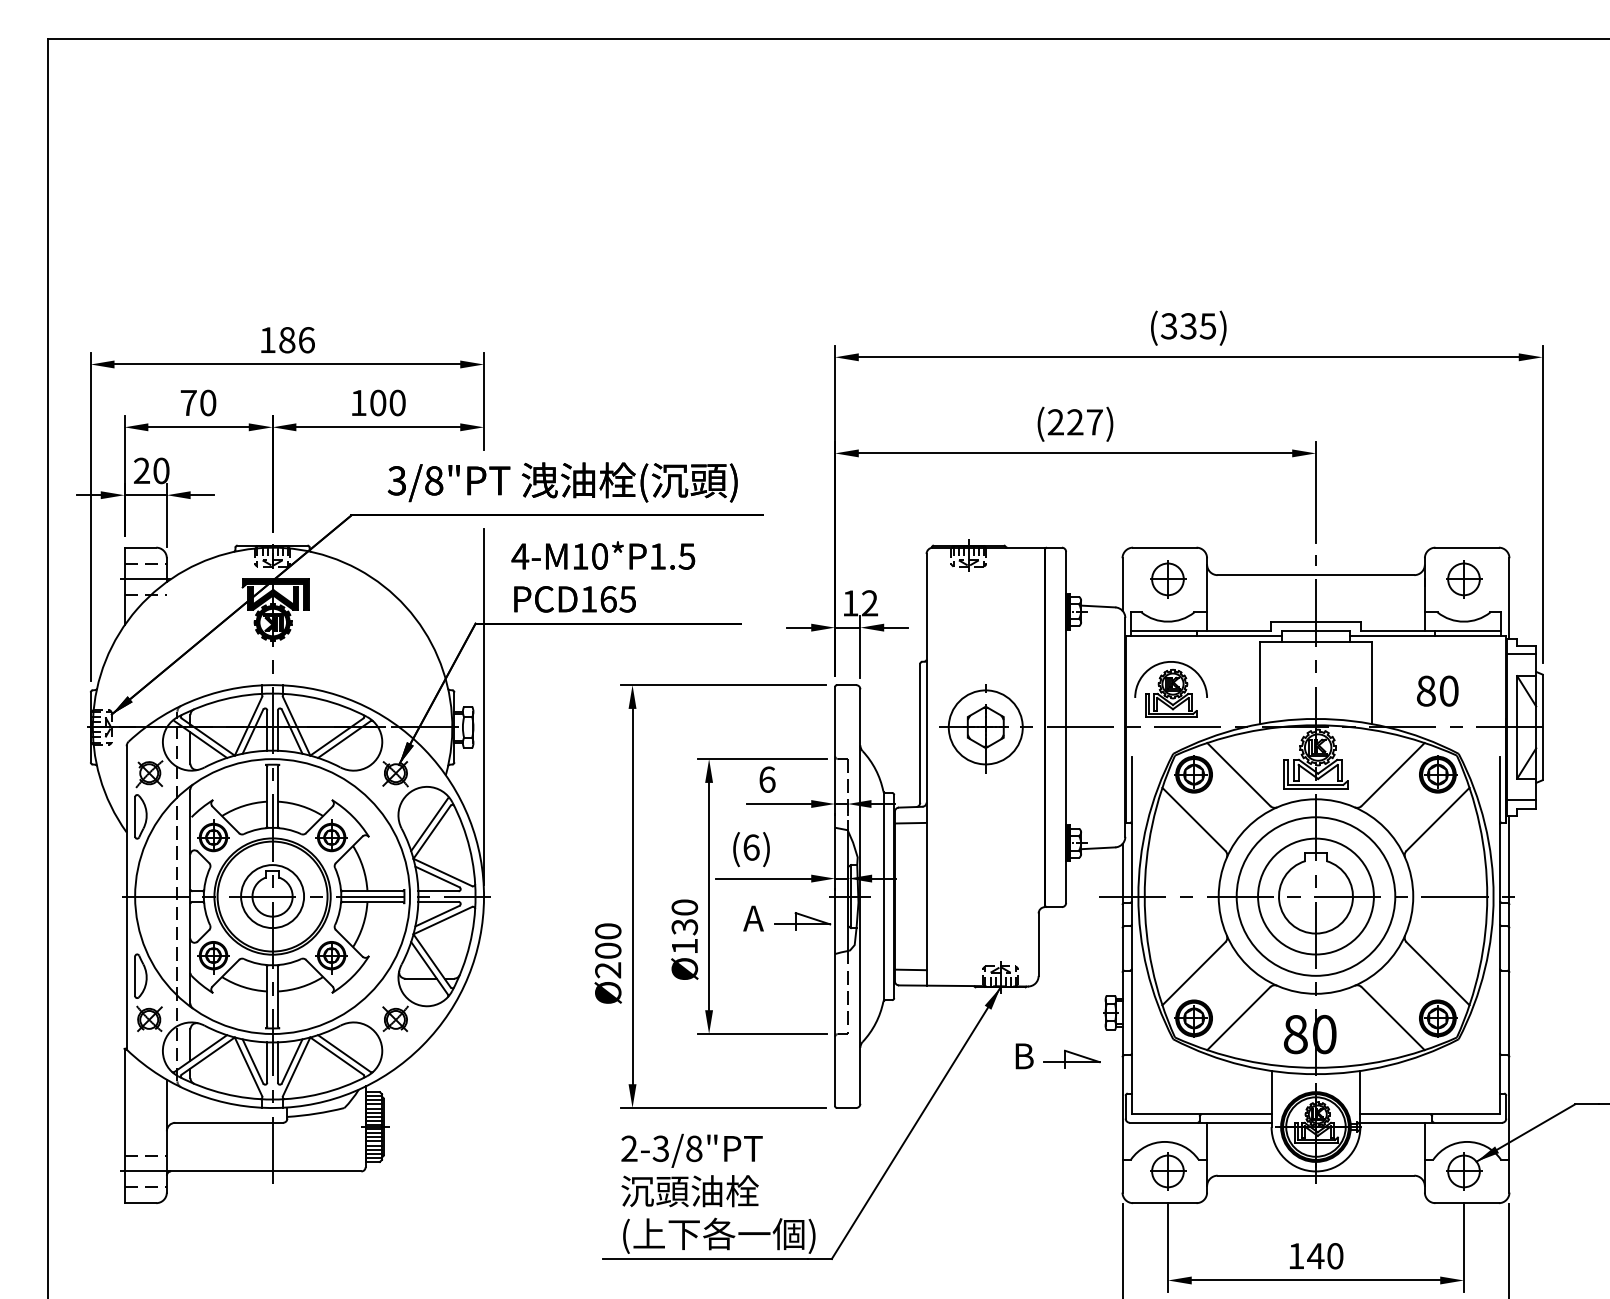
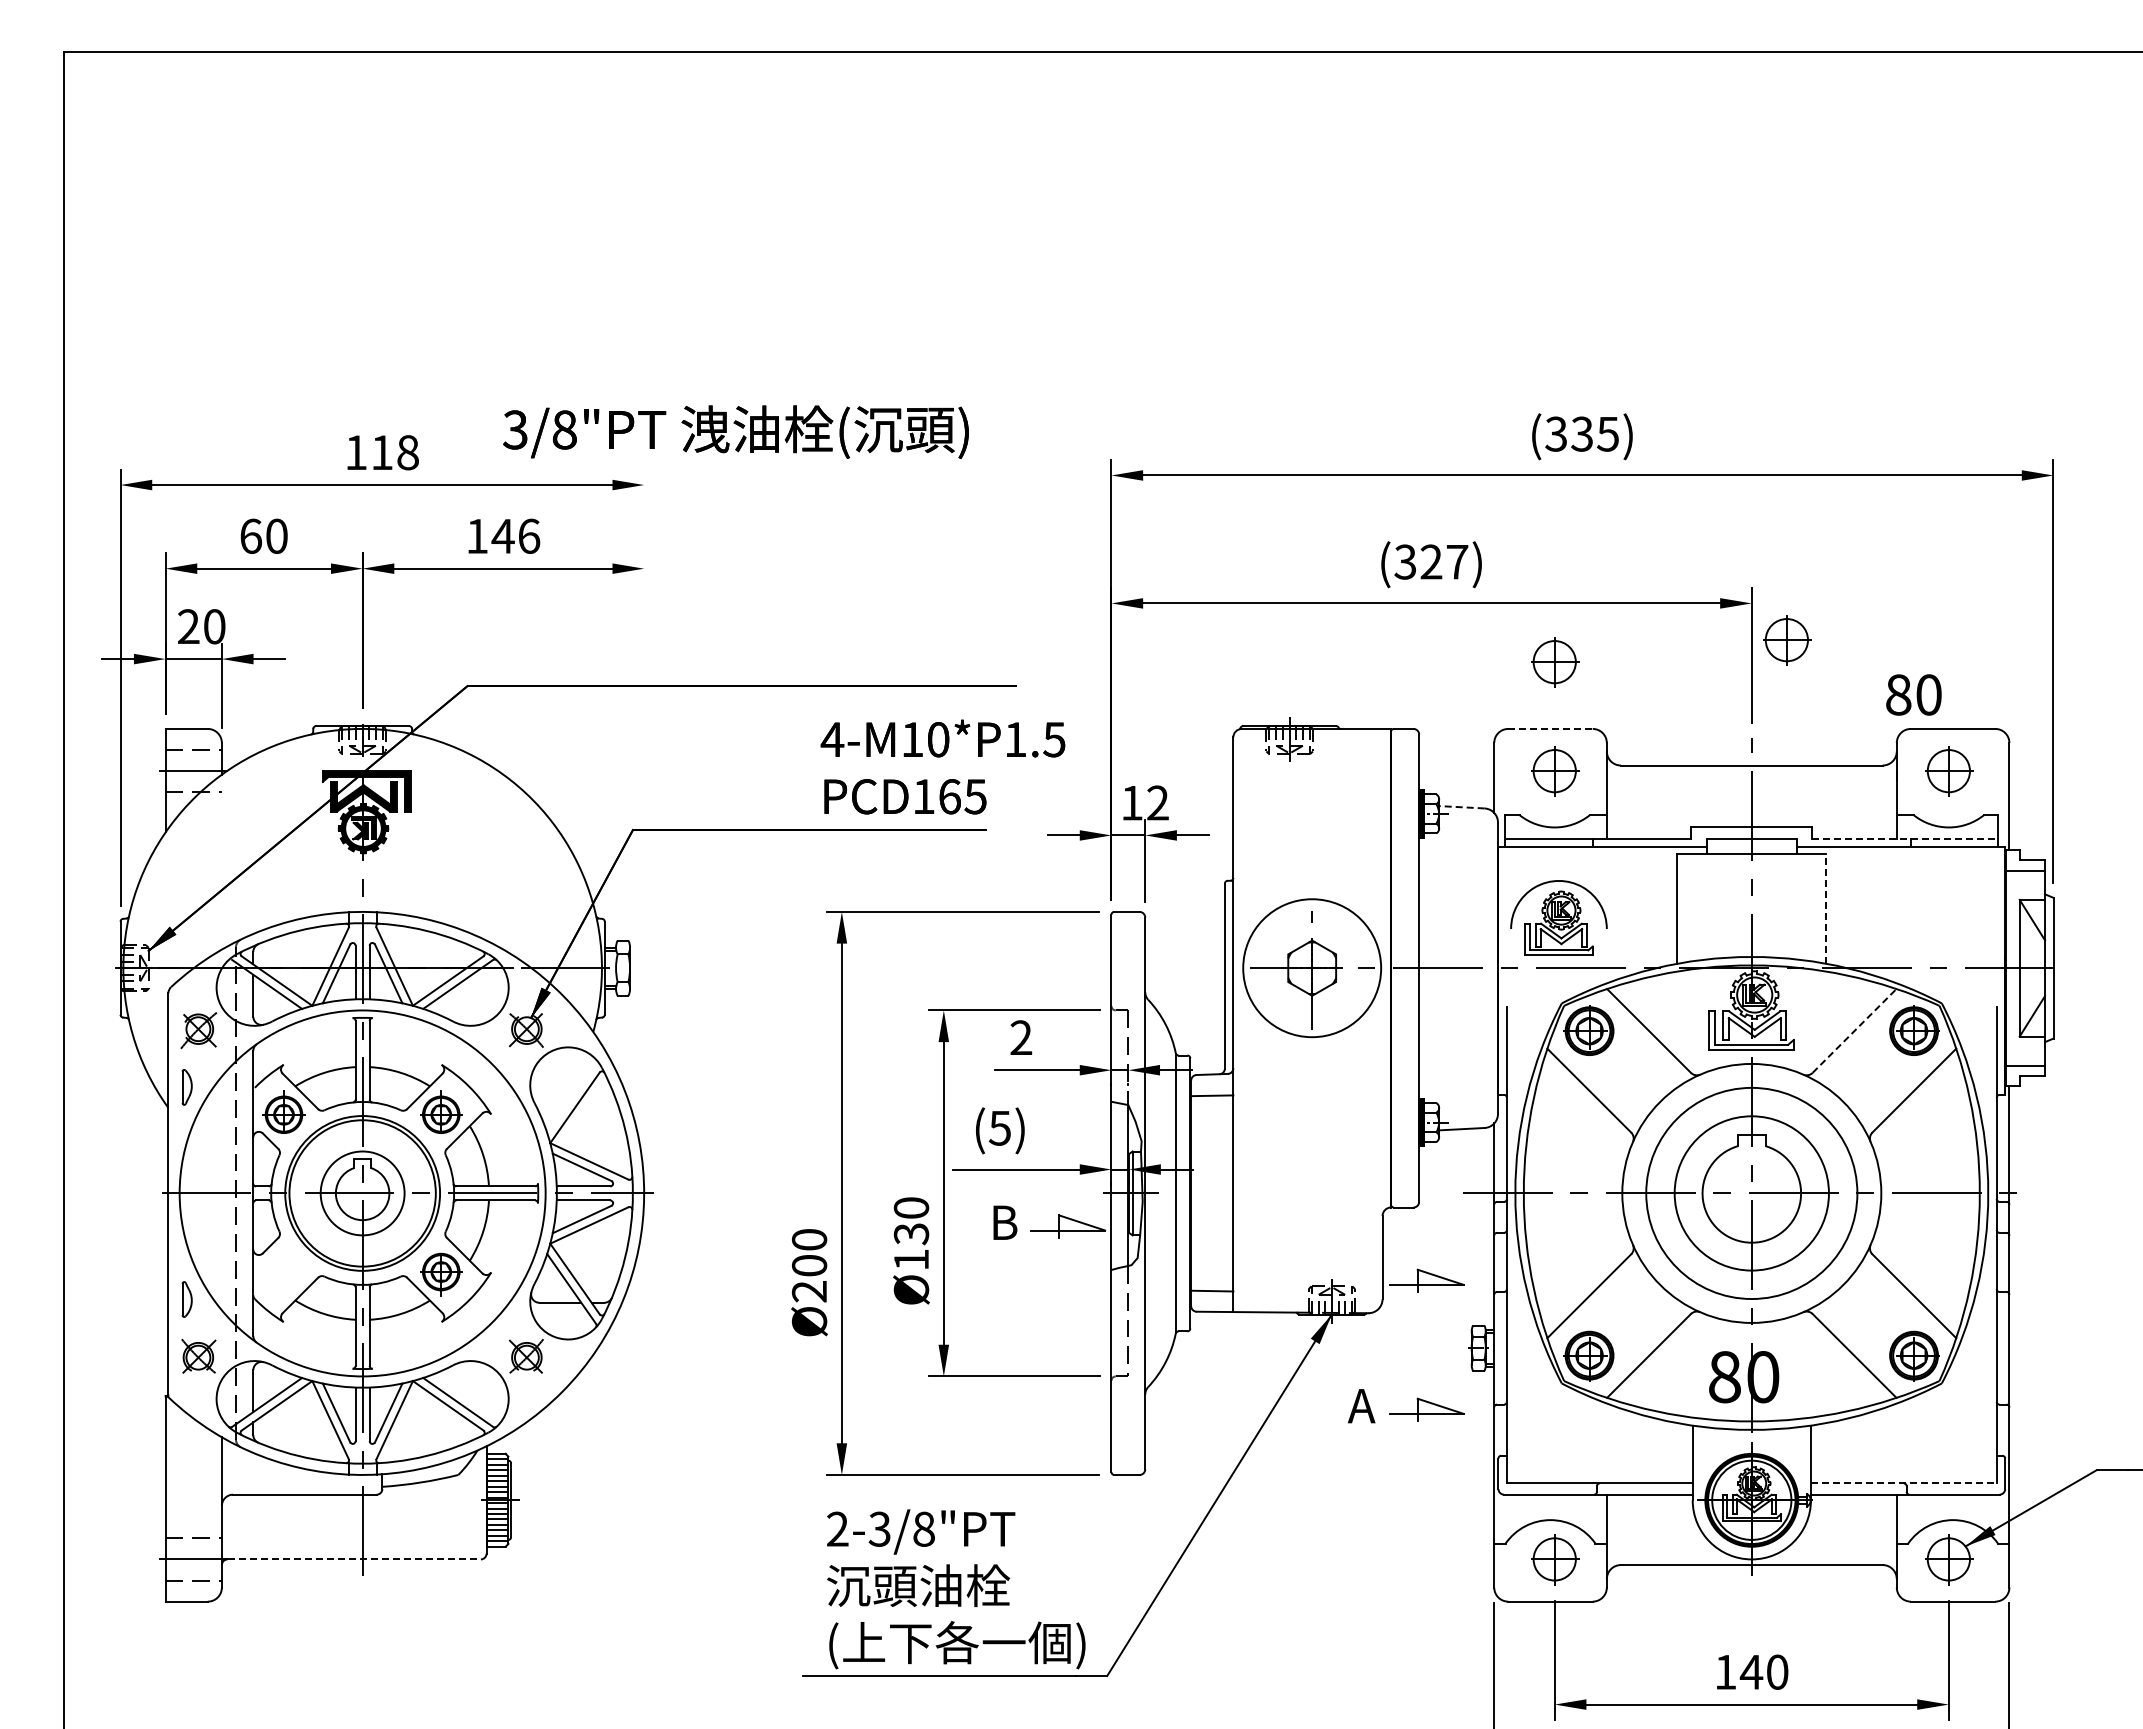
text: (297, 340) -> (395, 452), 186 -> 118
line: (484, 400) -> (644, 533), removed
text: (189, 402) -> (251, 535), 70 -> 60
text: (387, 402) -> (515, 535), 100 -> 146
text: (1055, 422) -> (1405, 562), (227) -> (327)
part: (1342, 481) -> (1787, 640), added
text: (562, 482) -> (735, 431), moved
part: (1168, 497) -> (1555, 662), added
line: (1165, 547) -> (1551, 728), solid -> dashed
text: (602, 576) -> (942, 766), moved
line: (1097, 606) -> (1461, 807), solid -> dashed
line: (1431, 630) -> (1905, 839), solid -> dashed
line: (1372, 683) -> (1826, 909), solid -> dashed
text: (1437, 690) -> (1913, 694), moved
line: (484, 706) -> (644, 940), removed
circle: (985, 726) -> (1311, 967), size x1.4
line: (1393, 774) -> (1854, 1030), solid -> dashed
text: (767, 779) -> (1021, 1037), 6 -> 2
part: (140, 816) -> (186, 1087), size x0.6
line: (429, 824) -> (571, 1097), removed
text: (750, 847) -> (999, 1127), (6) -> (5)
text: (753, 918) -> (1003, 1222), A -> B
part: (213, 957) -> (283, 1274), removed
part: (1071, 961) -> (1426, 1280), added
part: (140, 976) -> (186, 1299), size x0.6
text: (1022, 1056) -> (1361, 1406), B -> A
line: (1429, 1114) -> (1903, 1483), solid -> dashed
line: (266, 1171) -> (354, 1559), solid -> dashed

